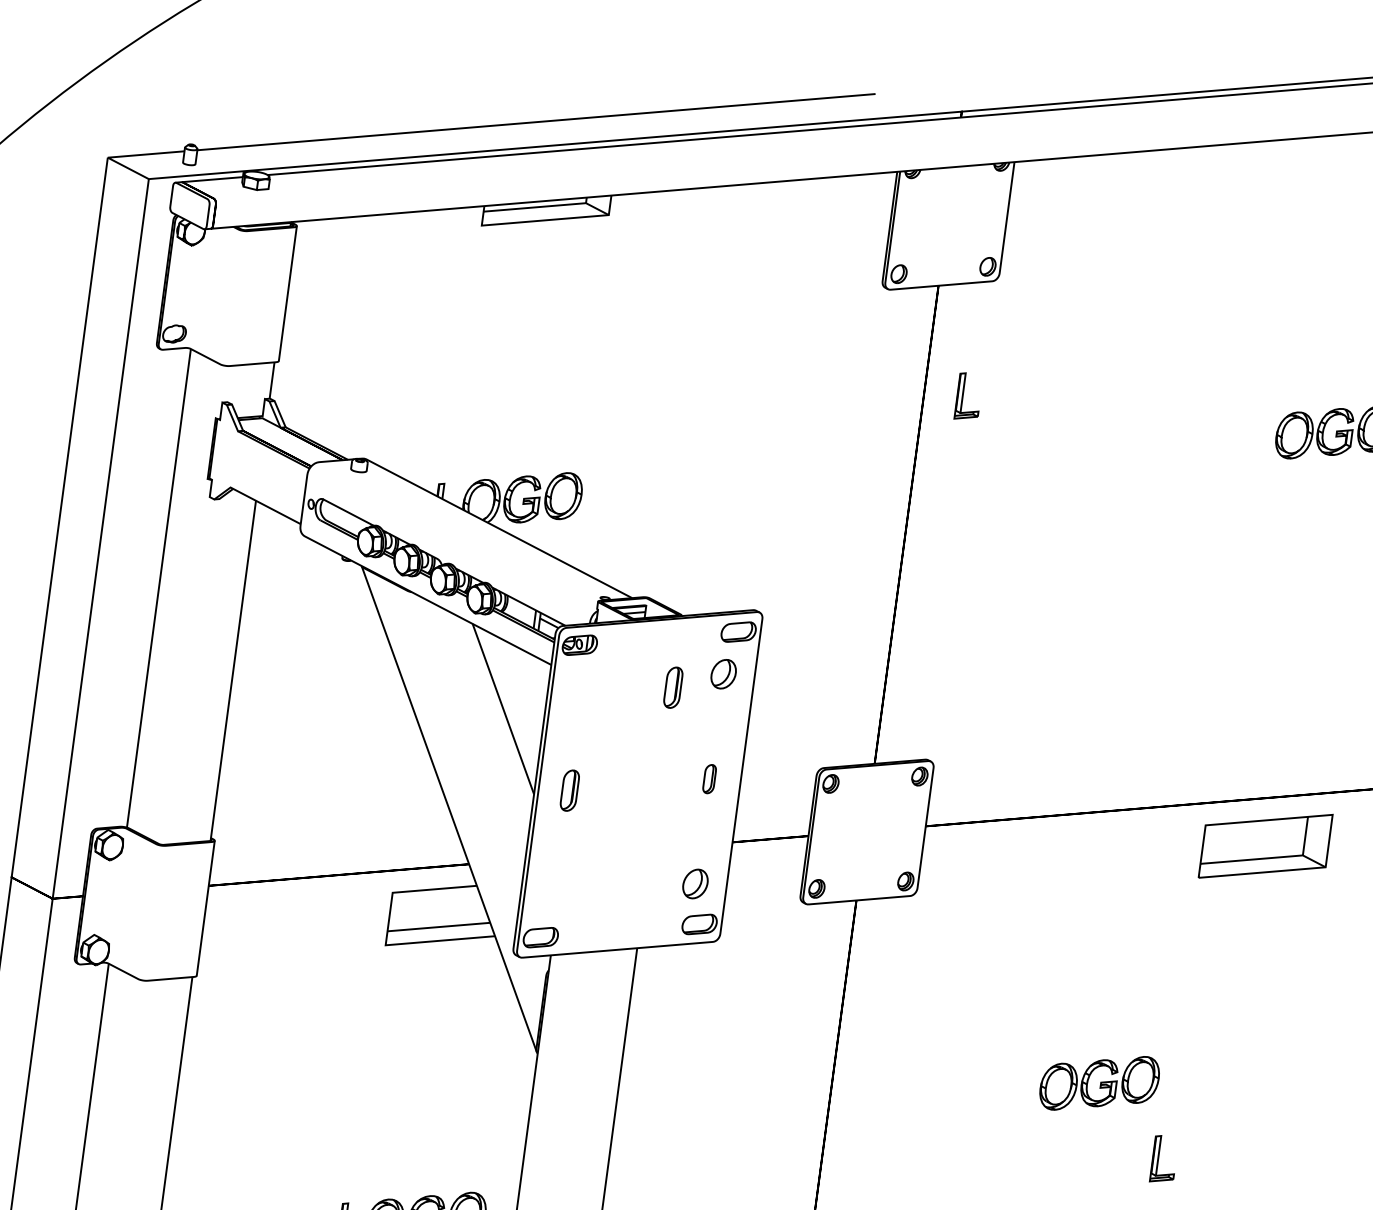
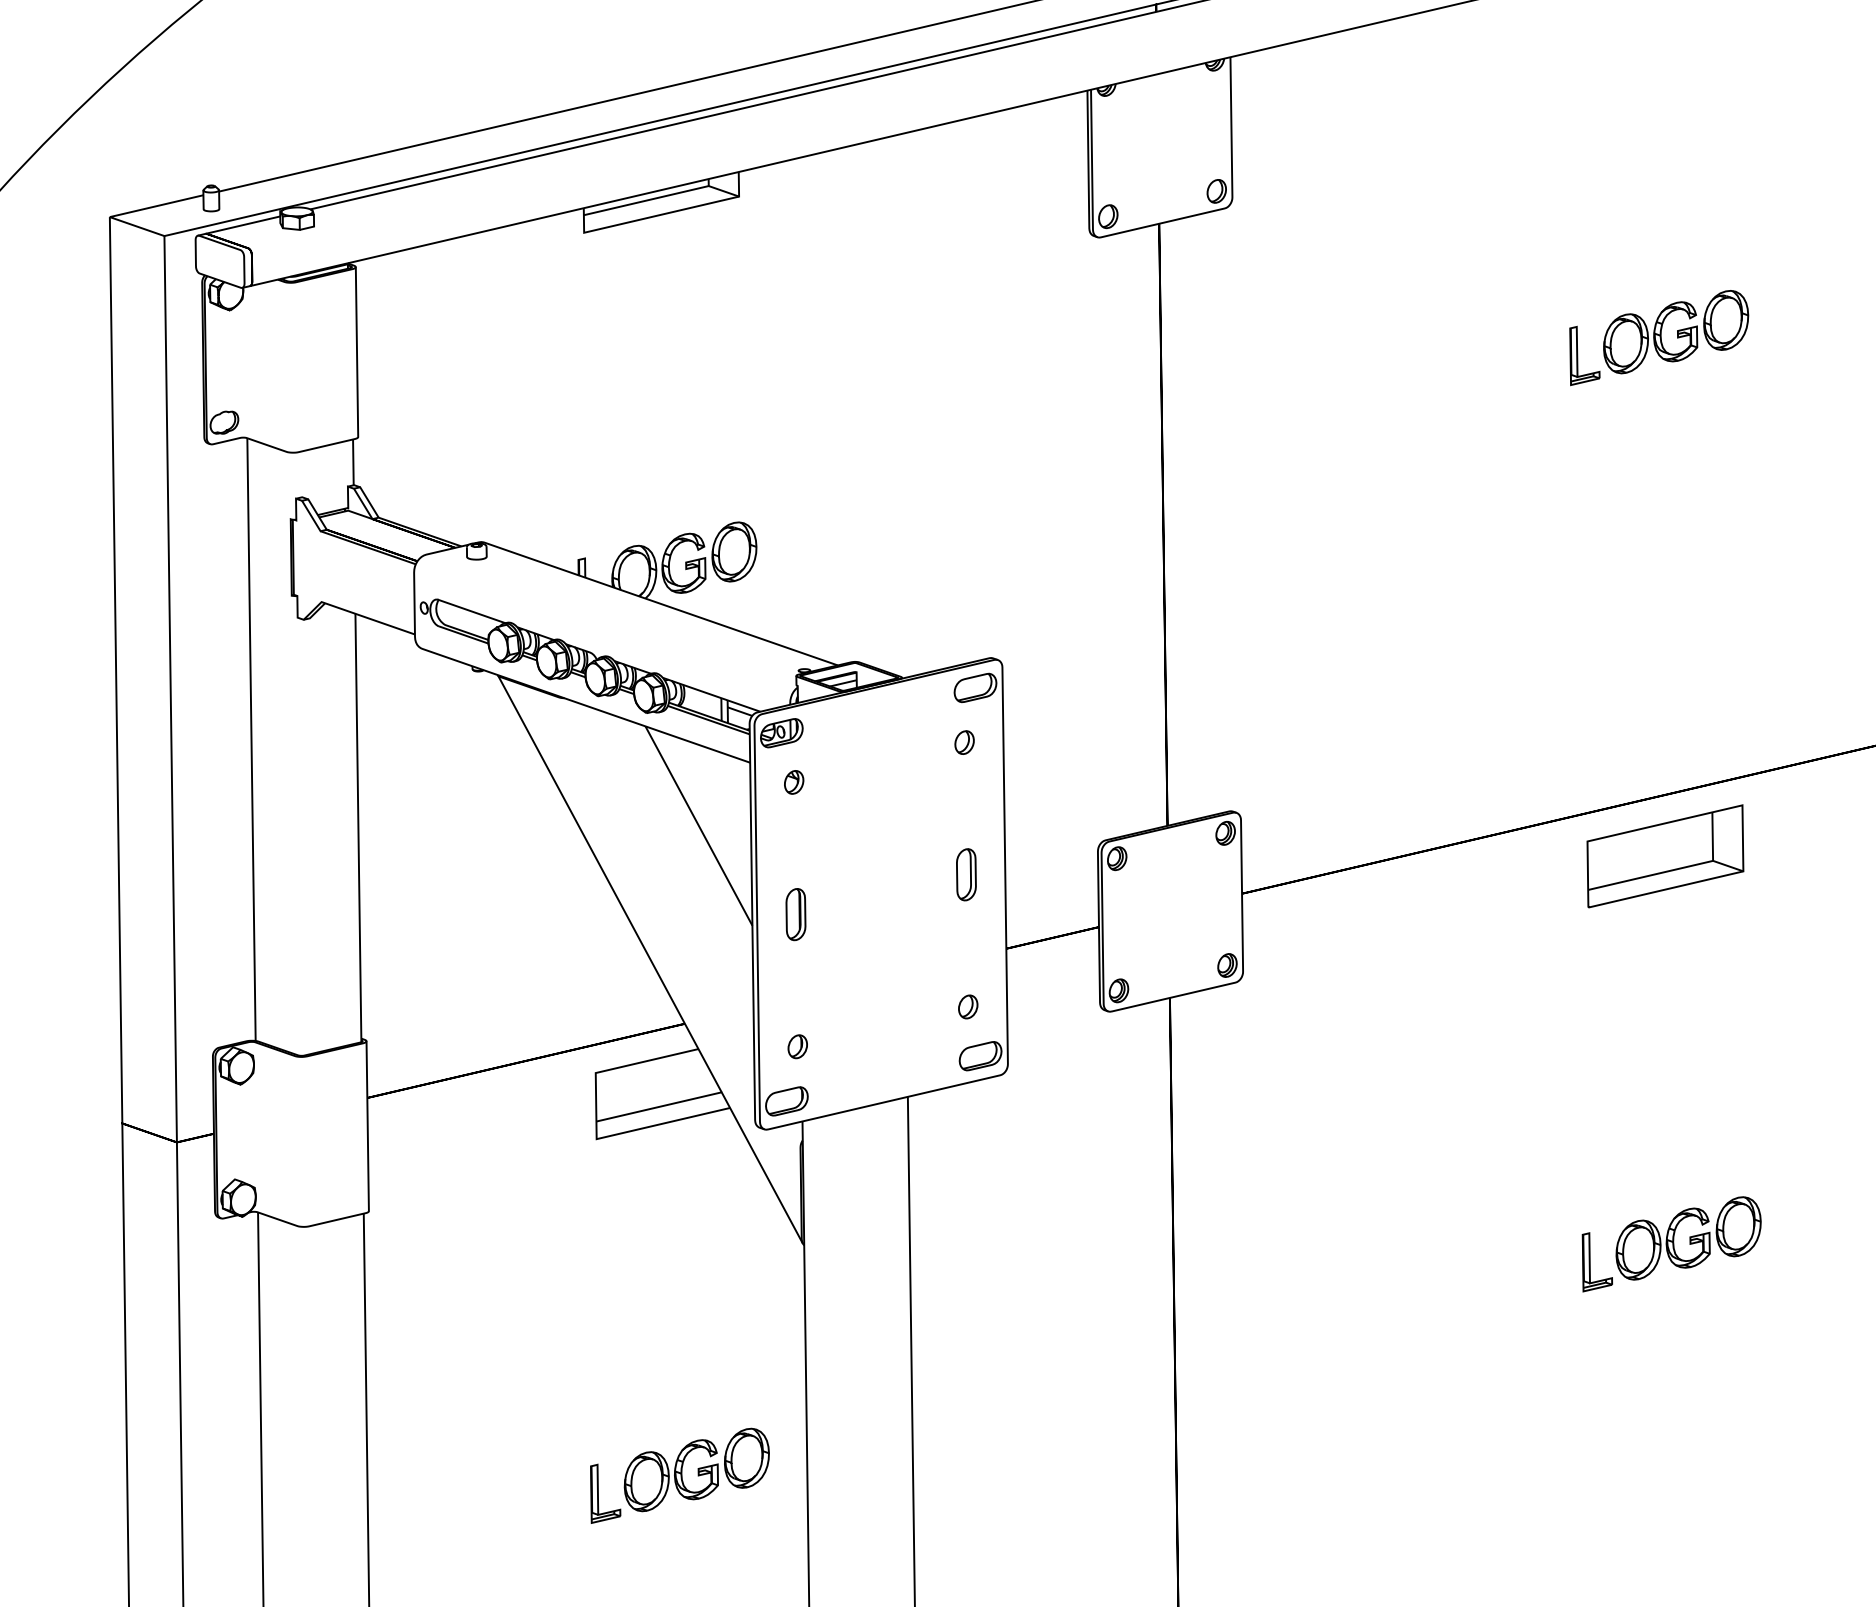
part: (968, 396) -> (1584, 355), moved
part: (723, 674) -> (964, 742), size x0.62
part: (584, 685) -> (794, 782), added
part: (672, 687) -> (904, 768), removed
part: (709, 778) -> (966, 874), size x1.43
part: (695, 883) -> (968, 1006), size x0.62
part: (555, 895) -> (797, 1046), added
part: (1099, 1083) -> (1688, 1238), moved

